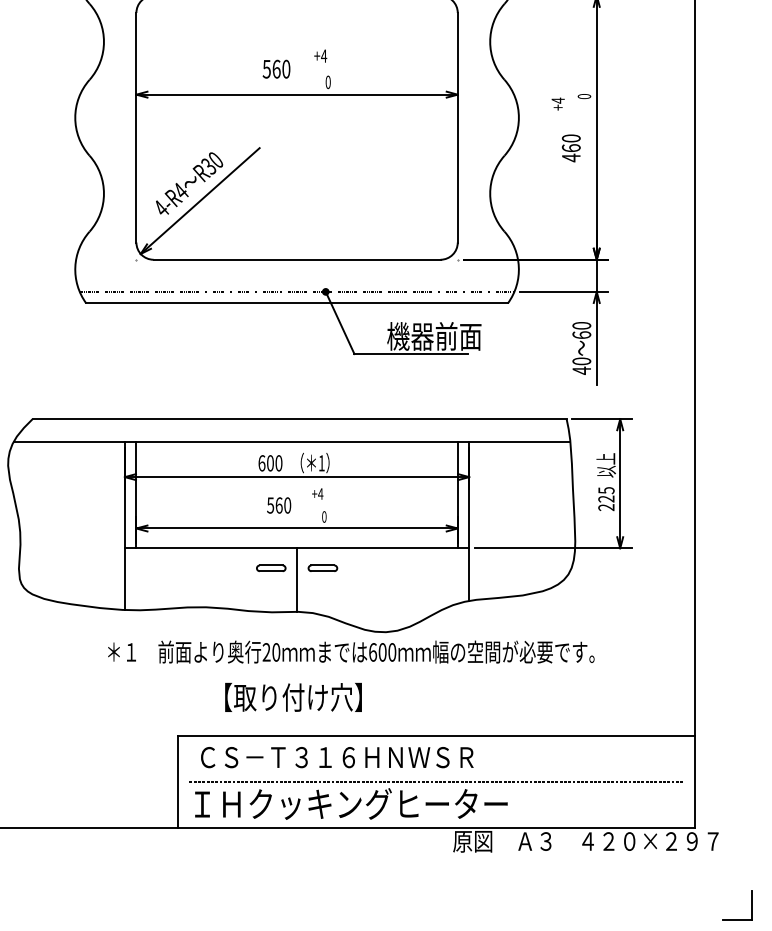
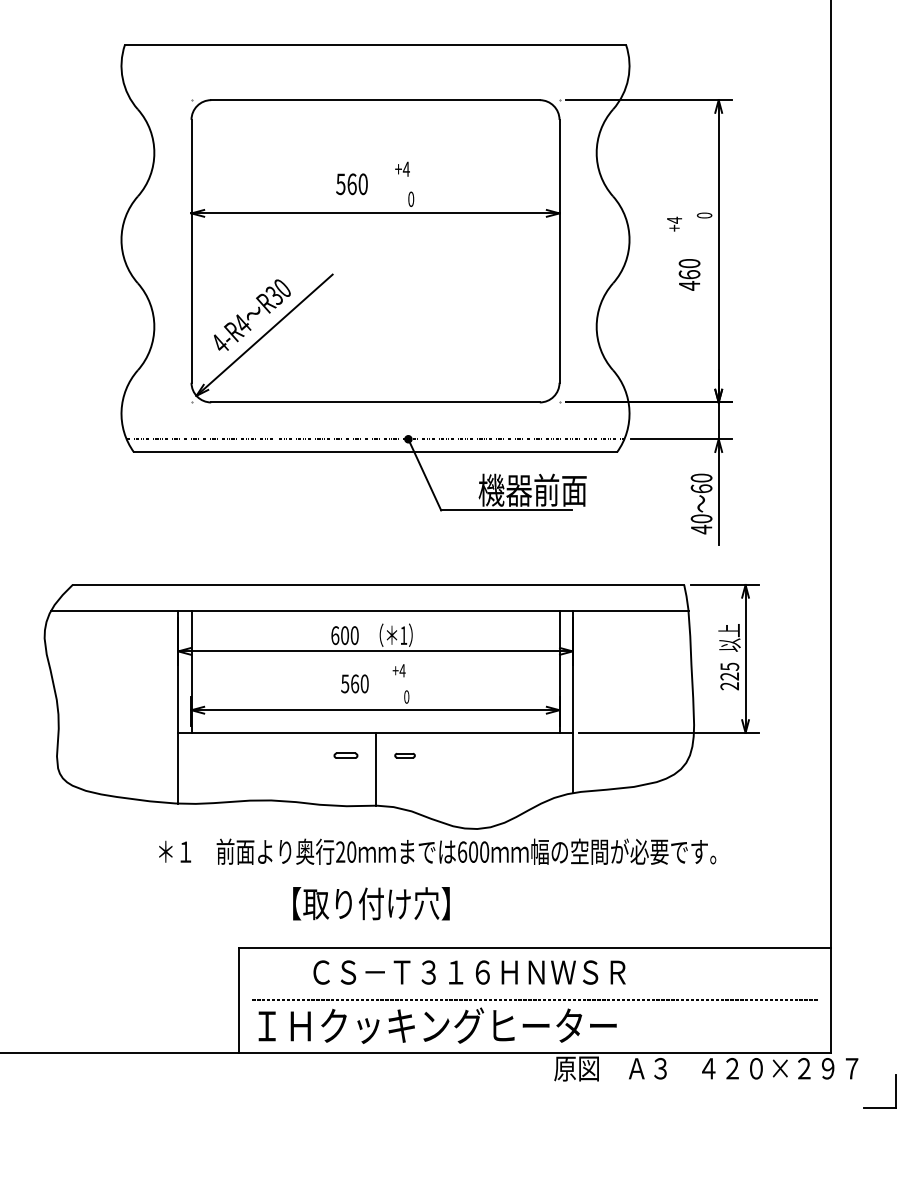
part: (270, 568) -> (345, 755), size x0.7
part: (322, 568) -> (404, 755), size x0.6
text: (337, 757) -> (469, 972), moved
part: (751, 905) -> (895, 1091), moved

